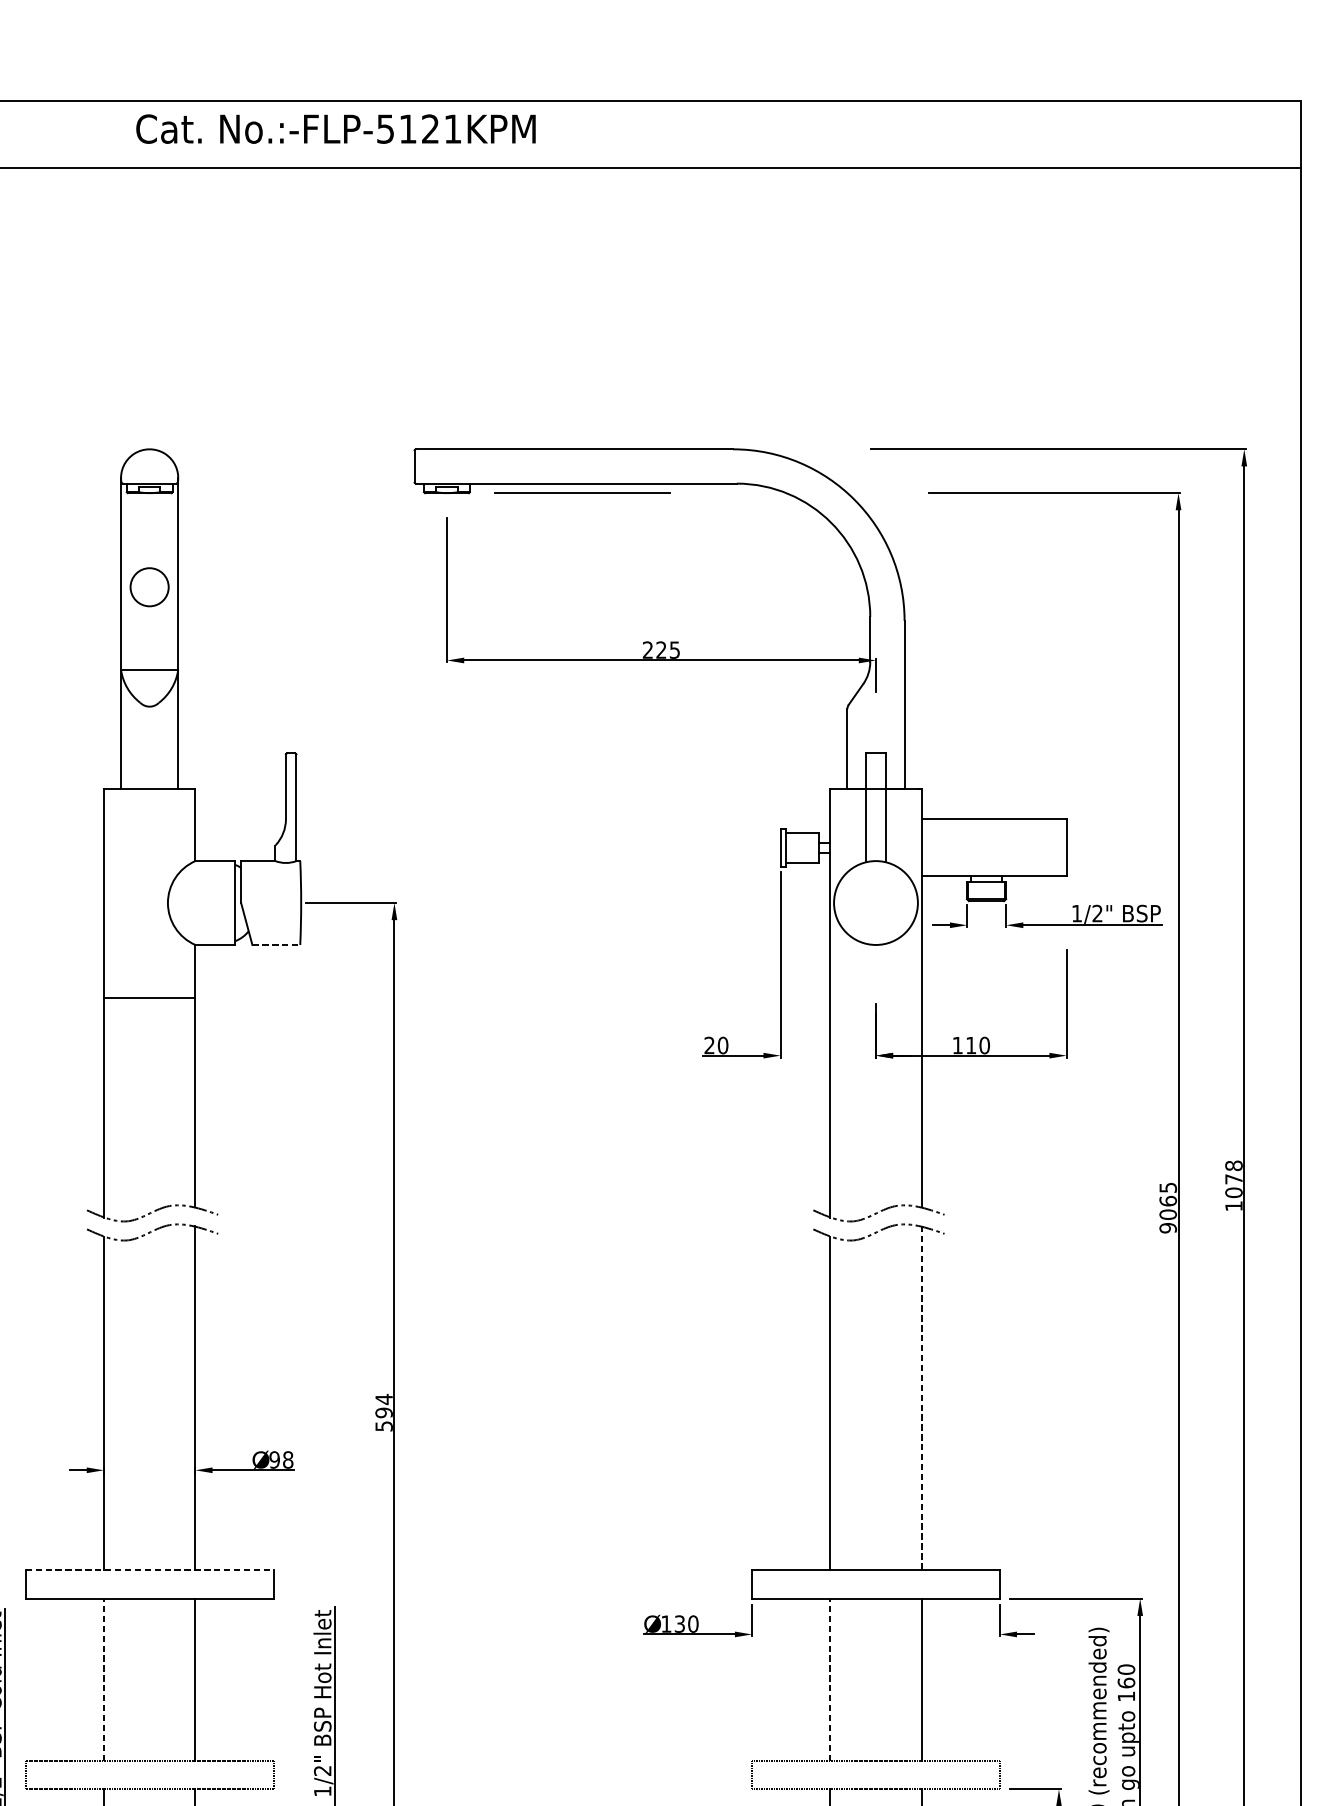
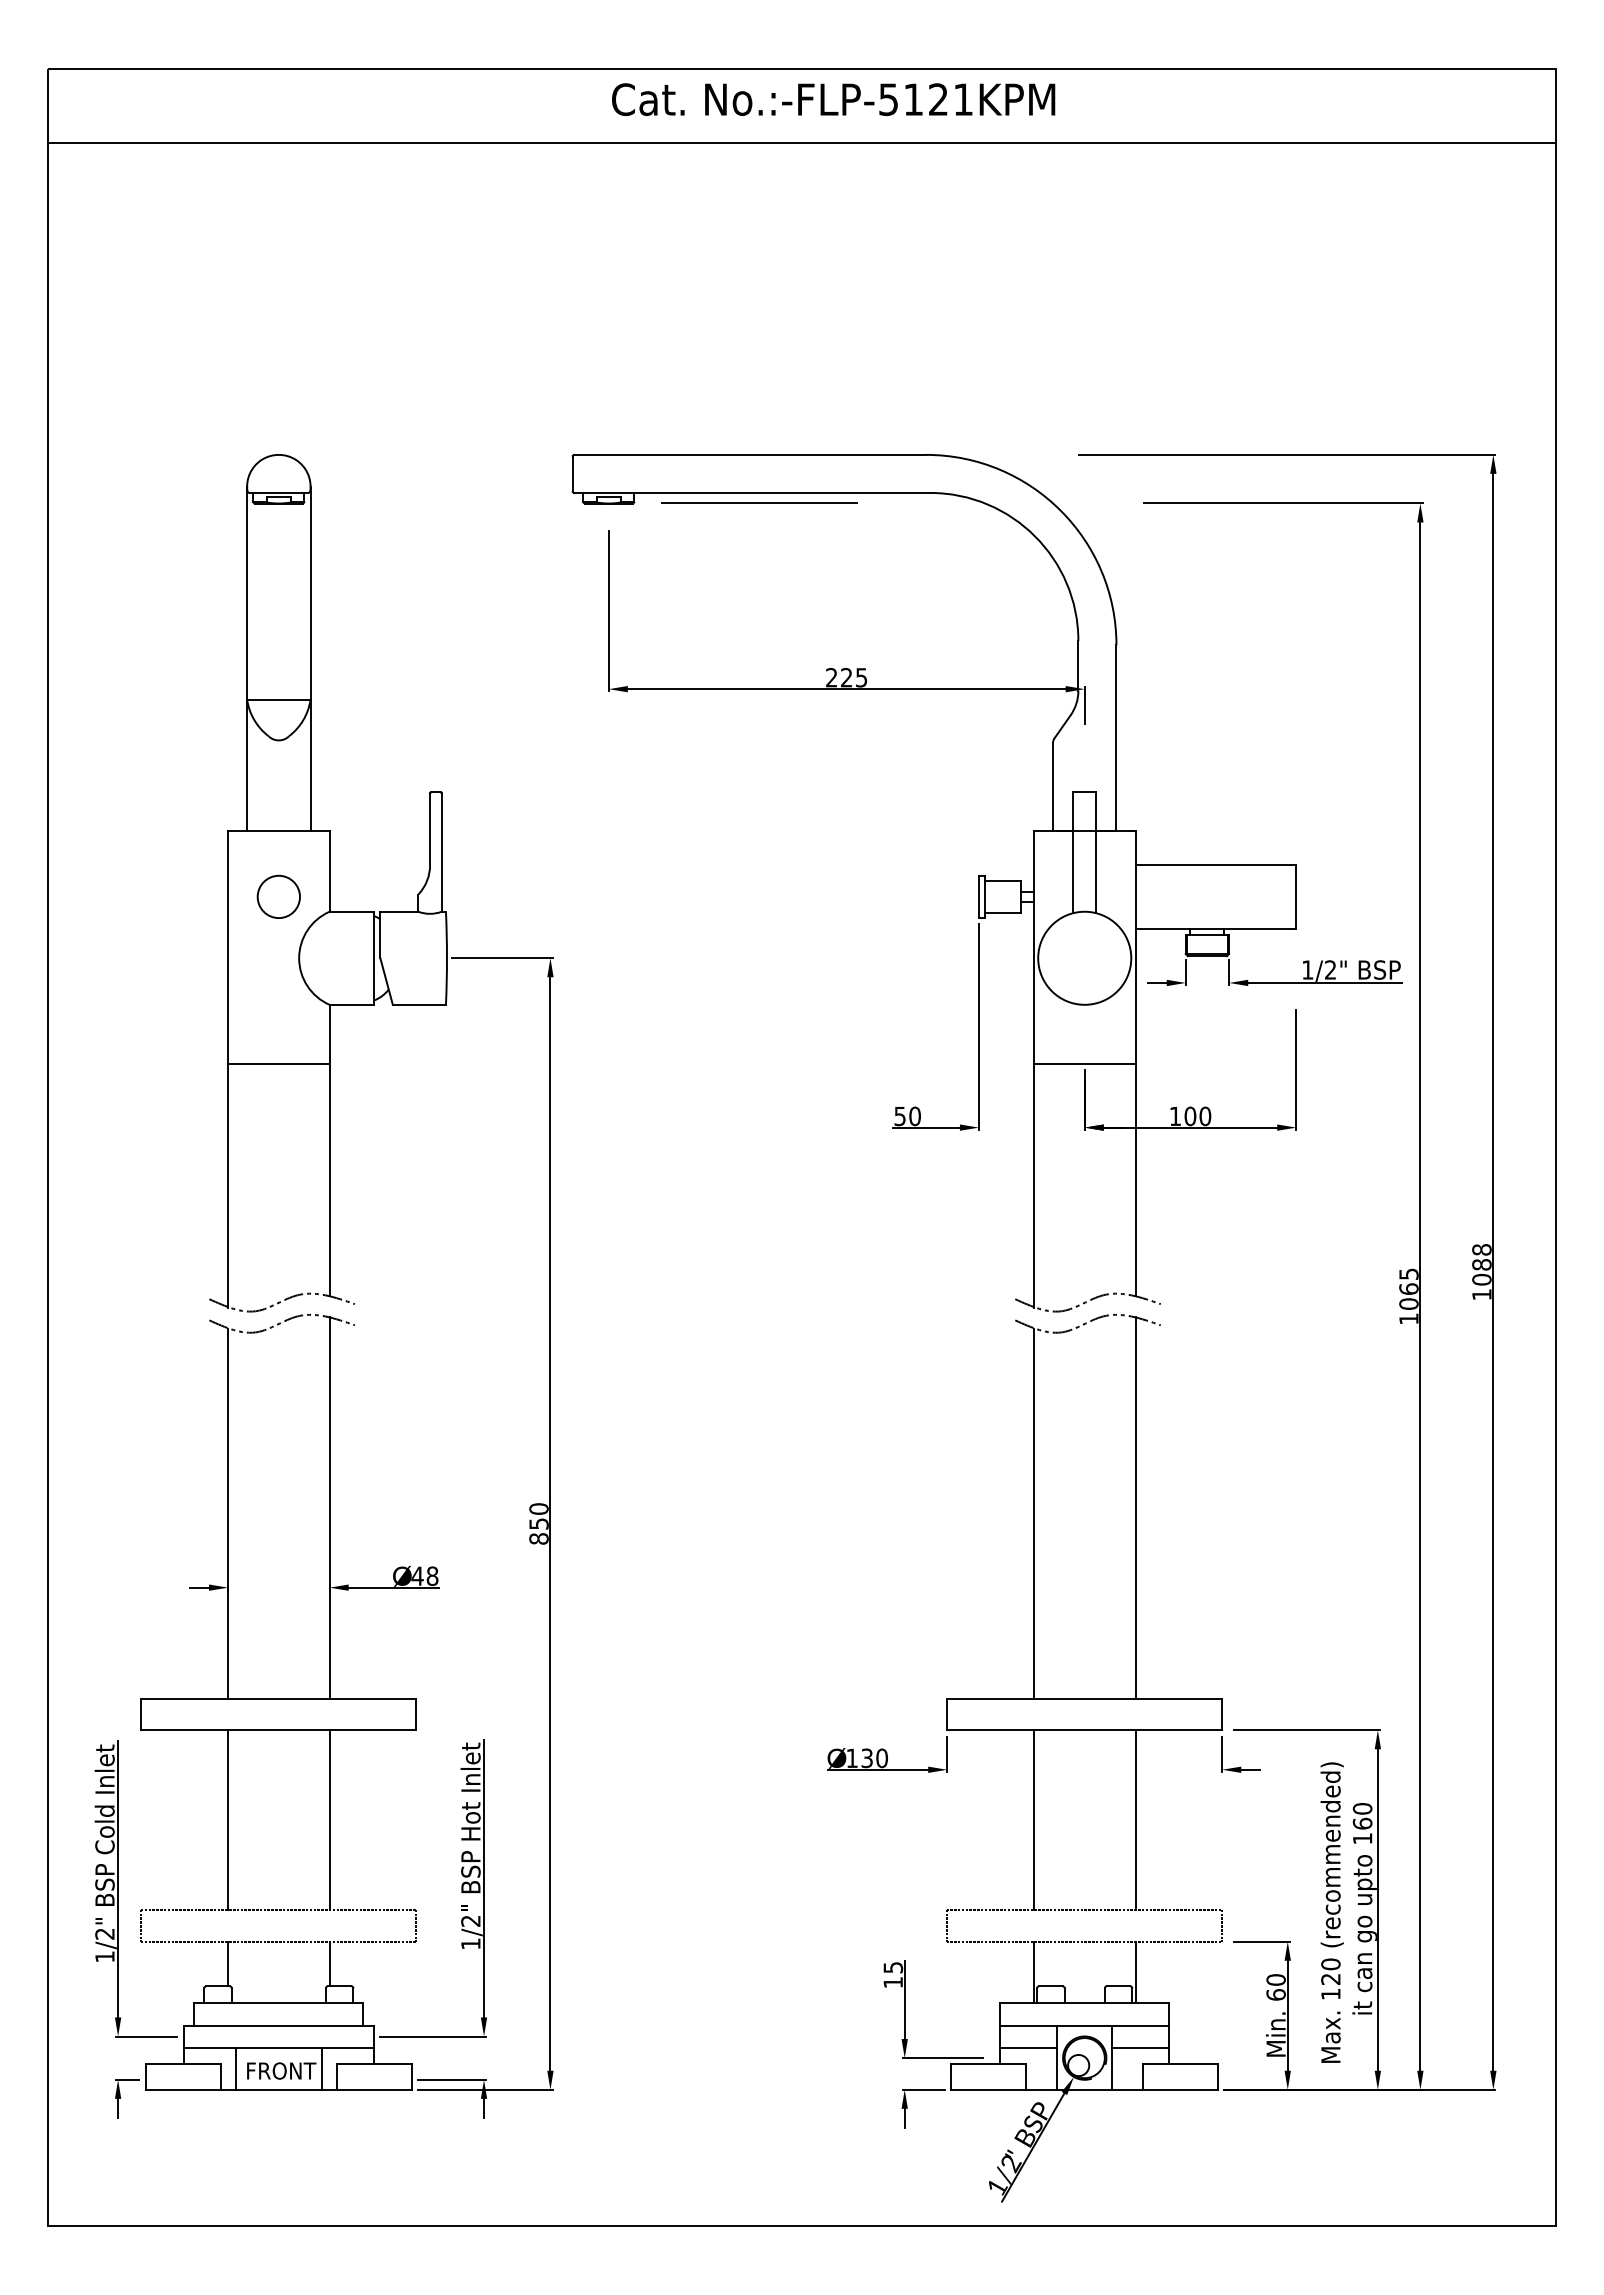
text: (335, 129) -> (833, 99), moved
circle: (149, 586) -> (278, 896), moved
line: (276, 944) -> (419, 1004), dashed -> solid
line: (875, 998) -> (1084, 1064), added
text: (709, 1045) -> (899, 1116), 20 -> 50
text: (971, 1045) -> (1190, 1116), 110 -> 100
text: (1233, 1179) -> (1481, 1264), 1078 -> 1088
text: (1167, 1227) -> (1408, 1318), 9065 -> 1065
line: (921, 1398) -> (1135, 1507), dashed -> solid
text: (383, 1412) -> (538, 1523), 594 -> 850
text: (274, 1460) -> (417, 1576), 98 -> 48
line: (150, 1570) -> (279, 1698), dashed -> solid
line: (104, 1680) -> (228, 1820), dashed -> solid
line: (829, 1680) -> (1033, 1820), dashed -> solid

